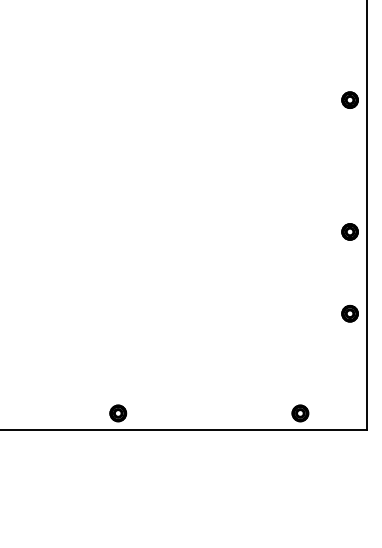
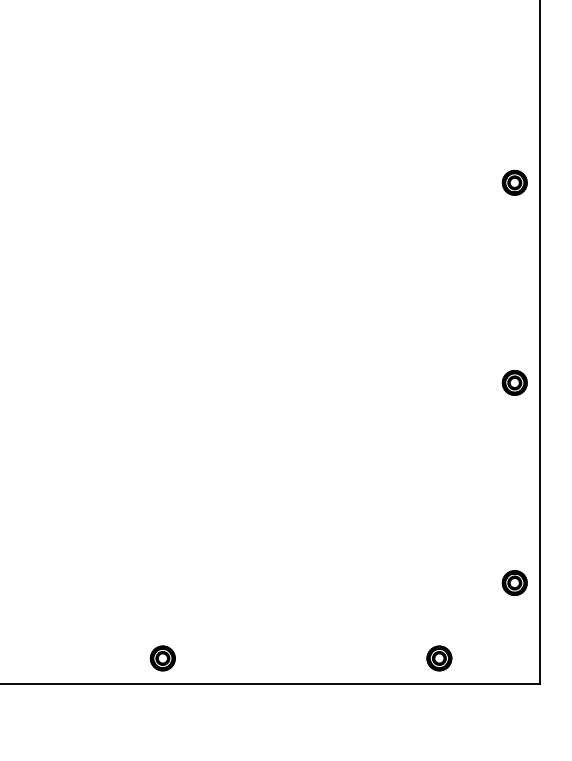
part: (349, 313) -> (513, 582), moved

